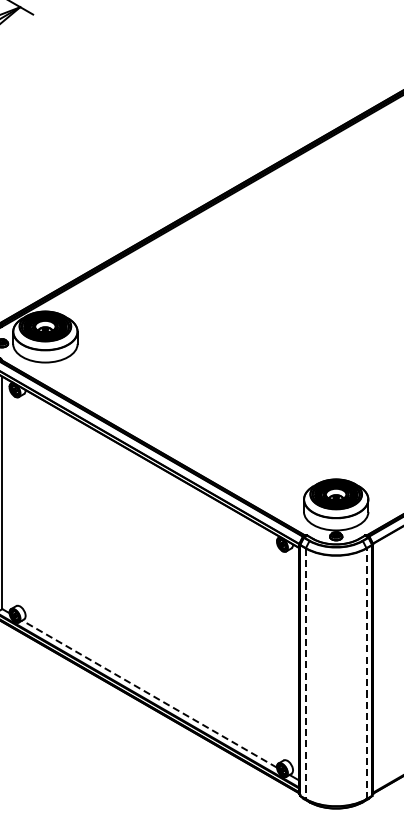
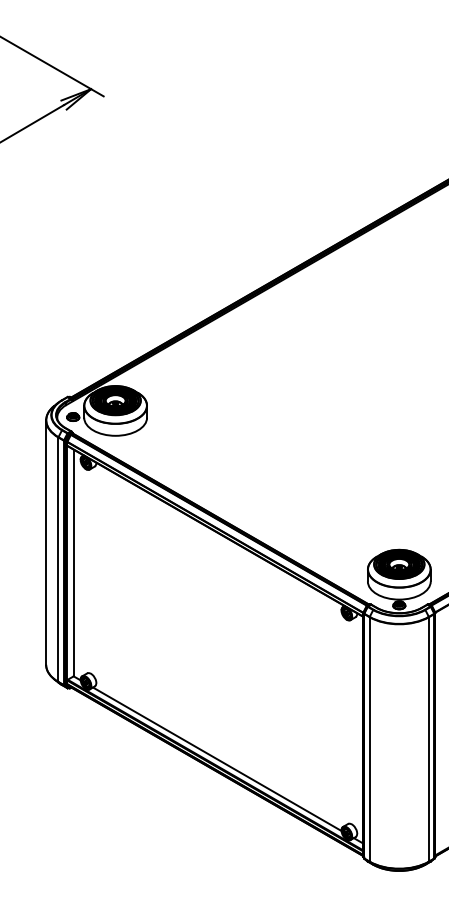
line: (366, 672) -> (428, 738), dashed -> solid
line: (305, 673) -> (369, 739), dashed -> solid
line: (148, 694) -> (216, 759), dashed -> solid

